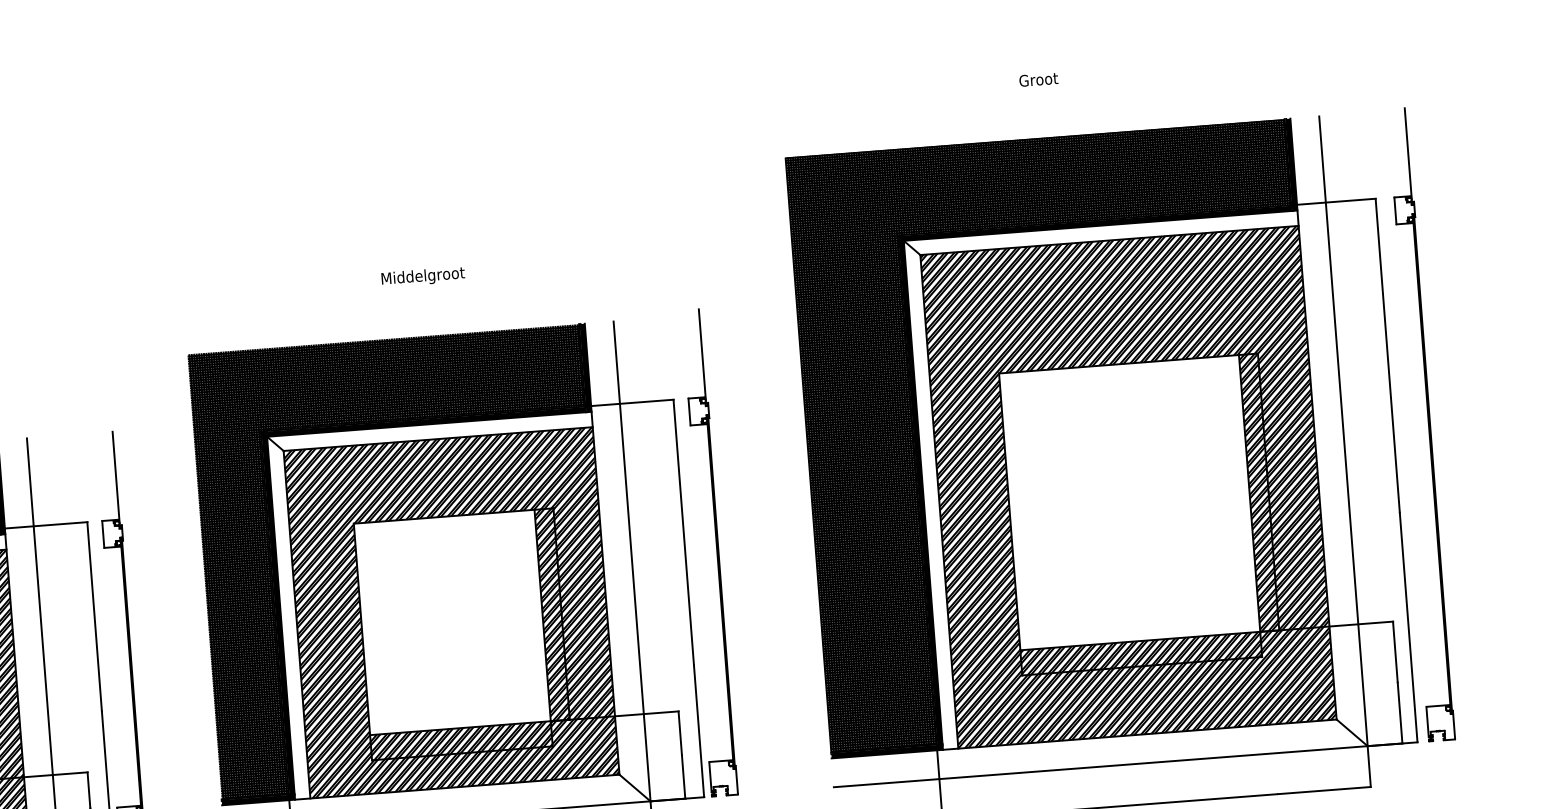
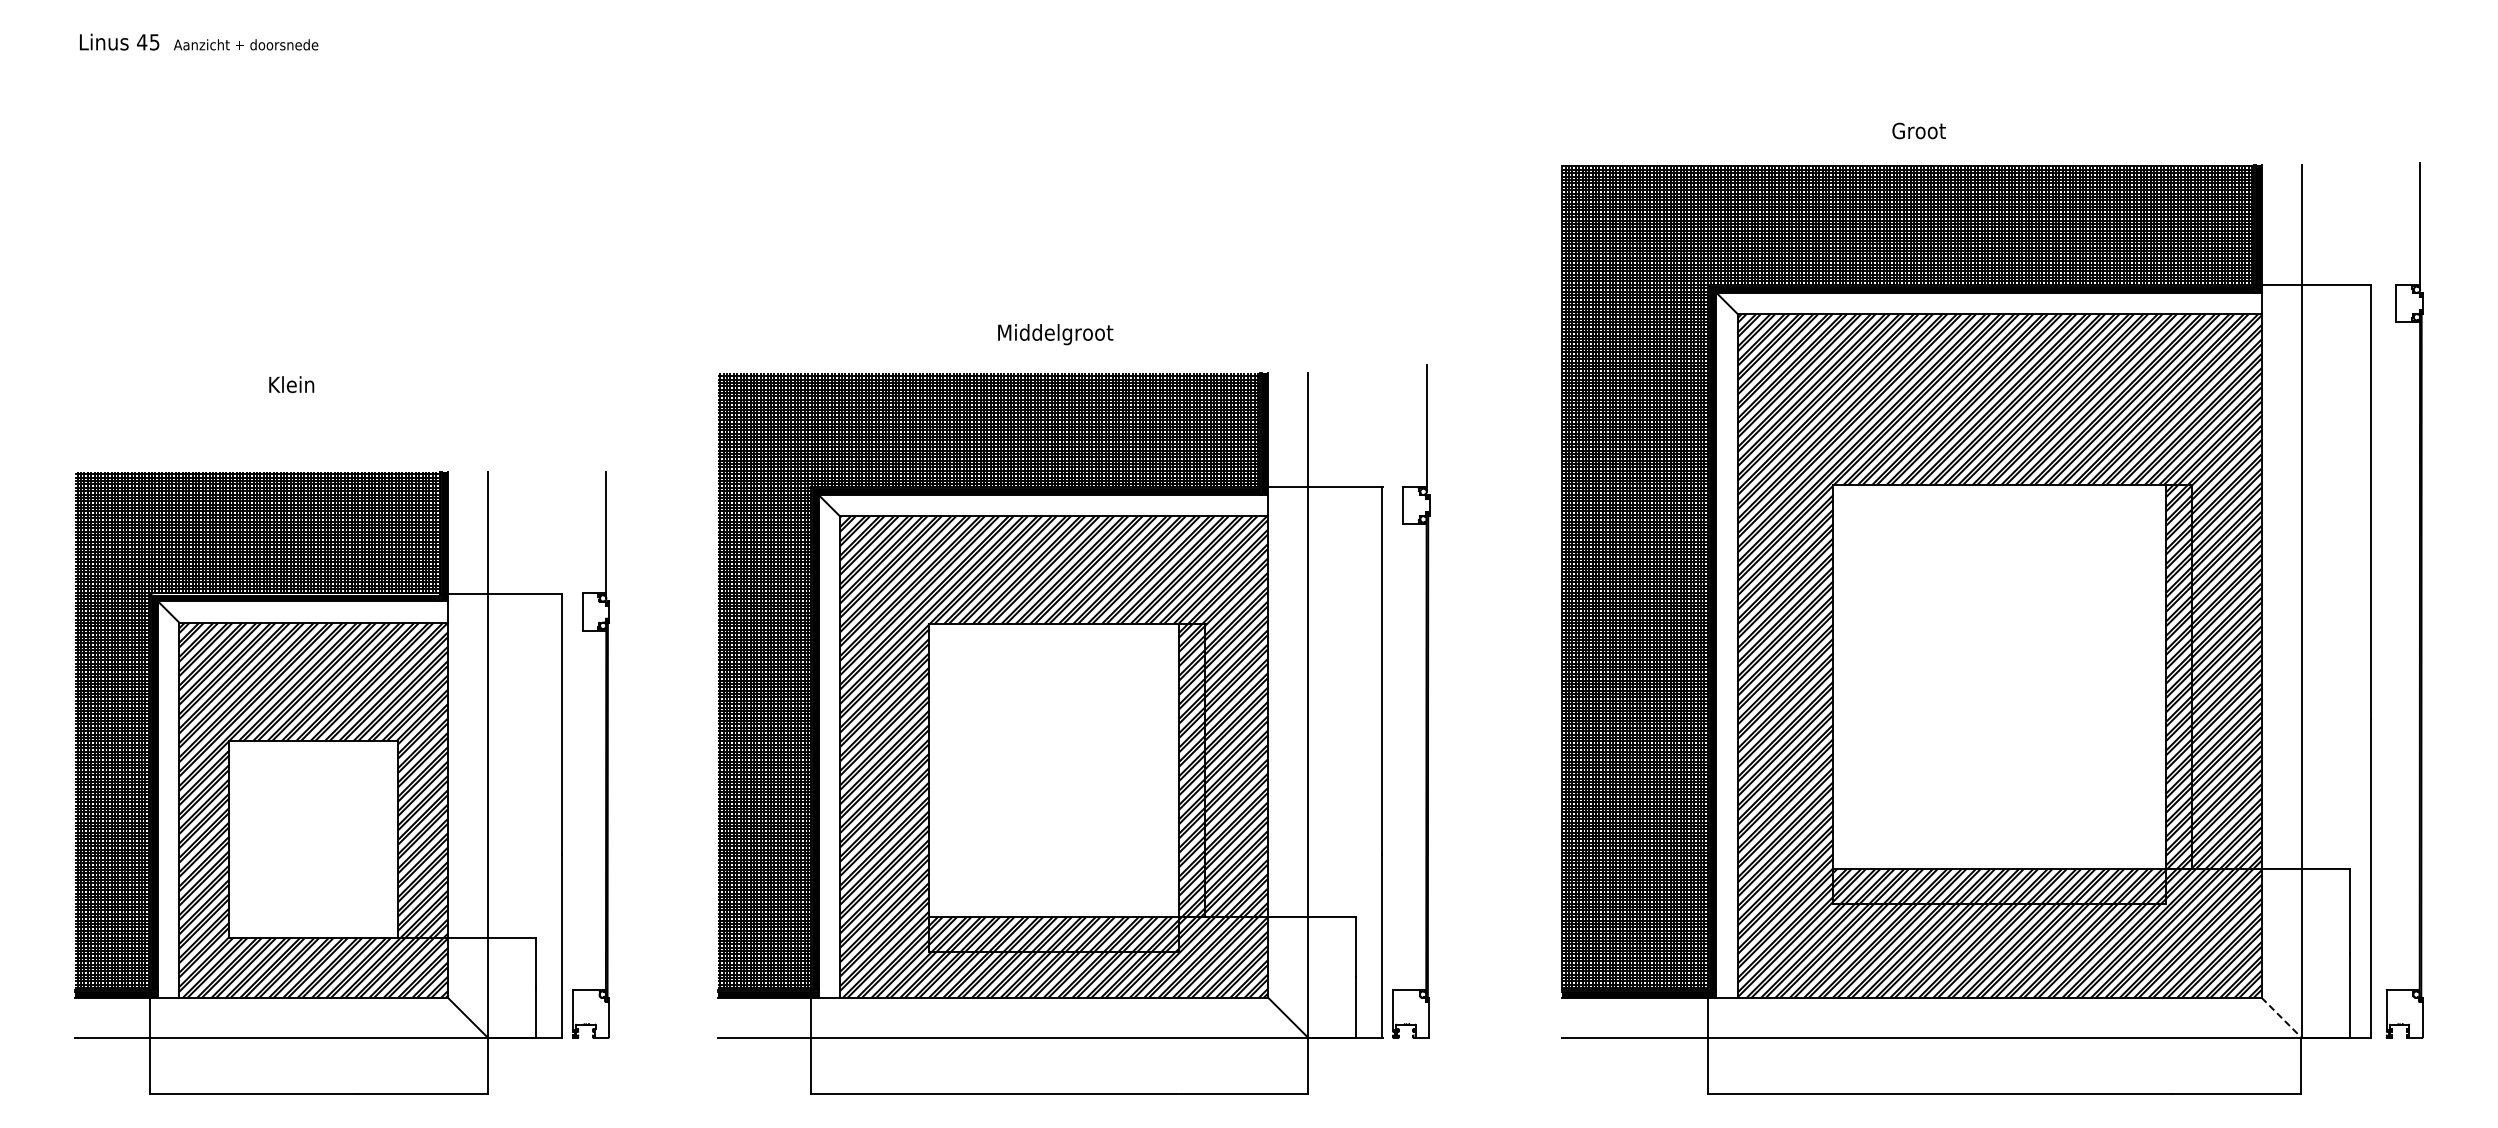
text: (1038, 79) -> (1918, 130), moved
text: (423, 277) -> (1055, 334), moved
line: (1352, 733) -> (2281, 1018), solid -> dashed

